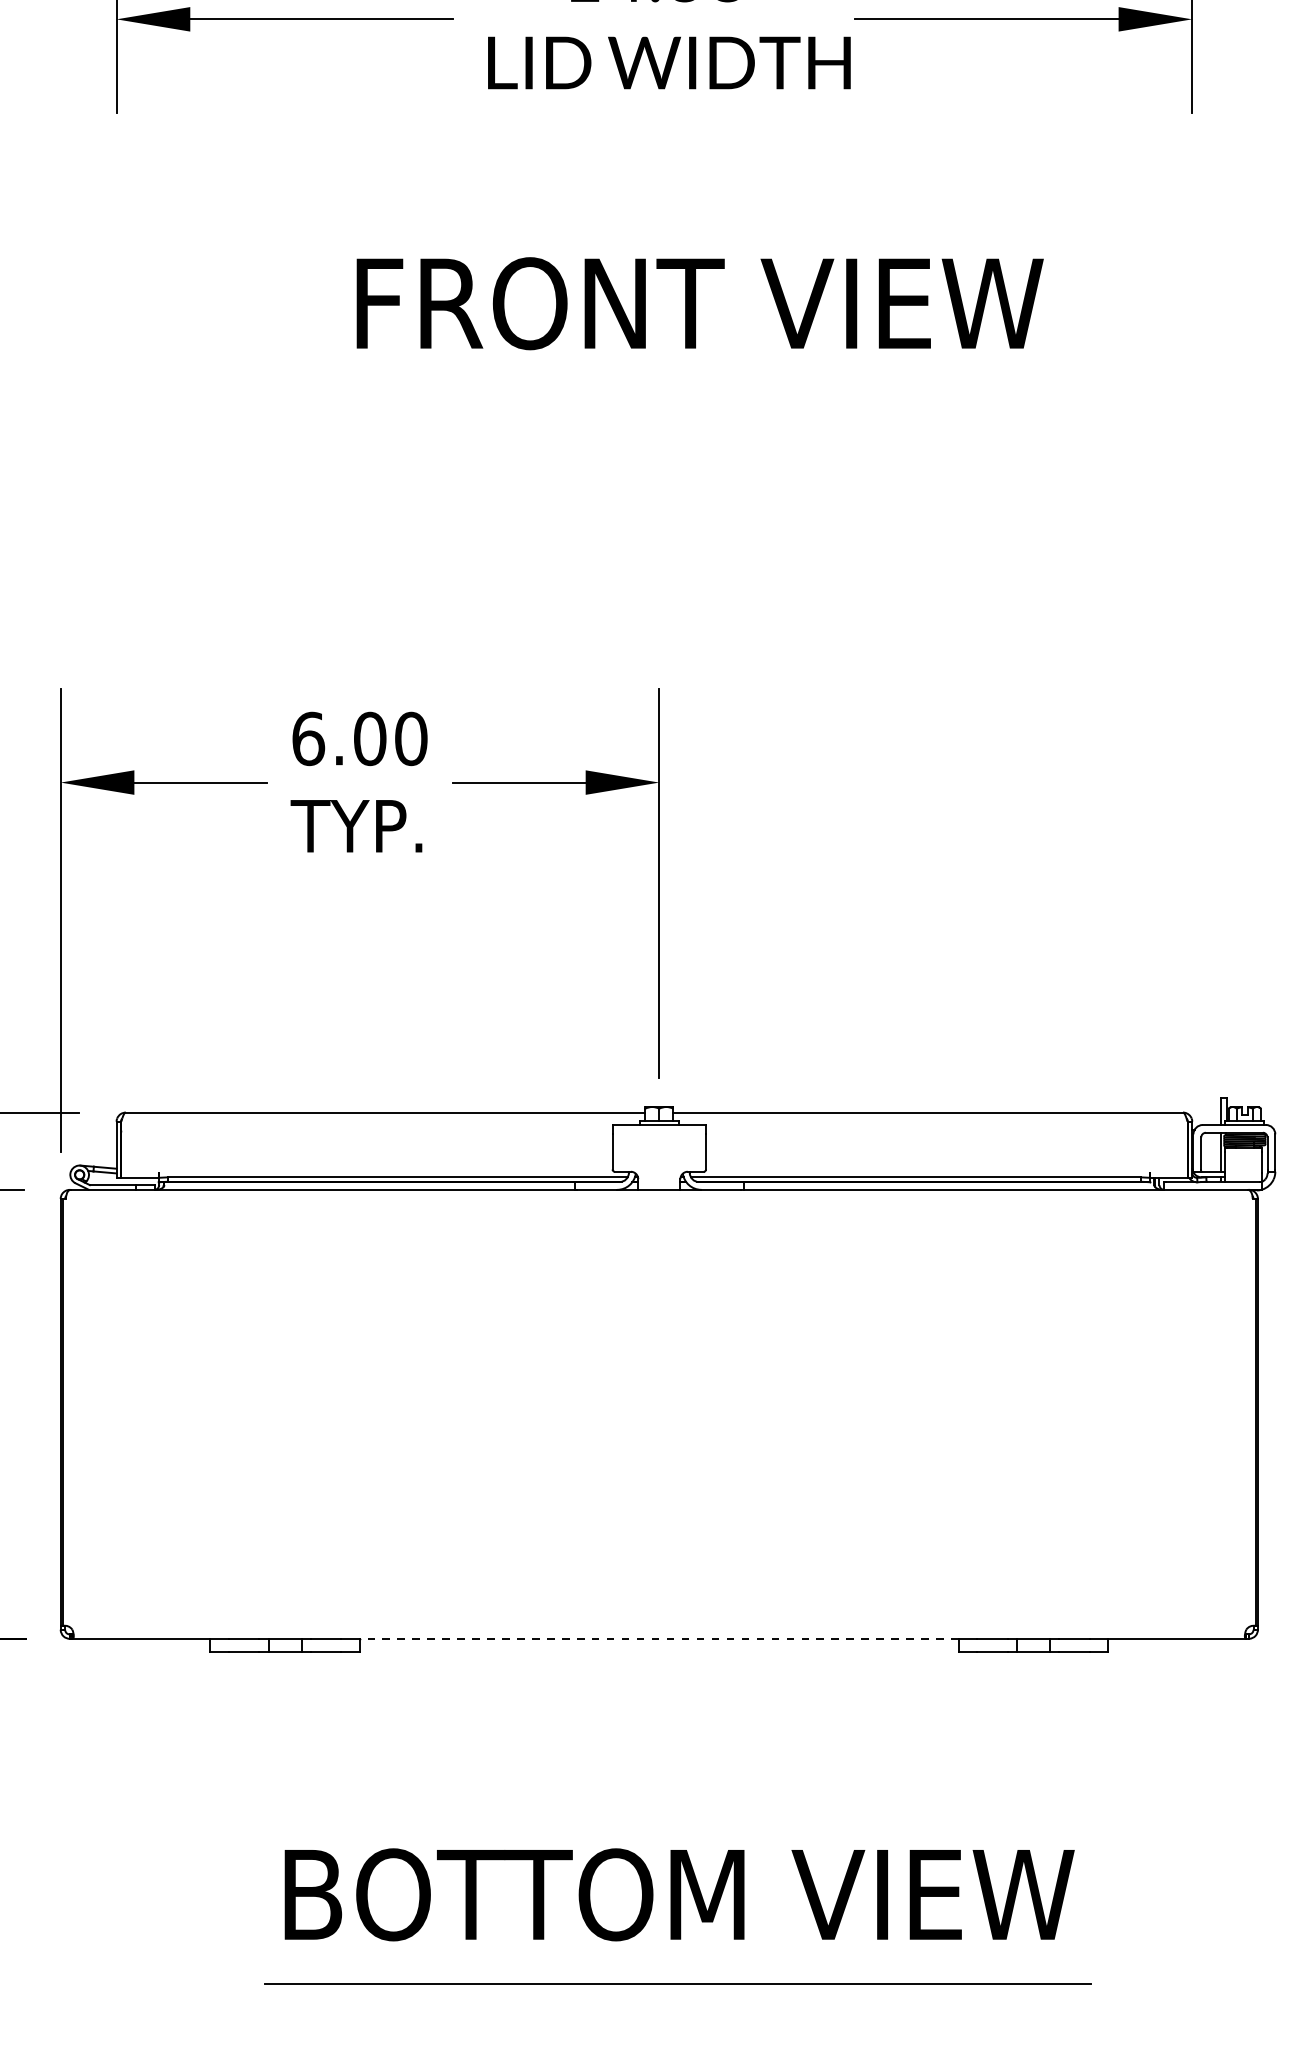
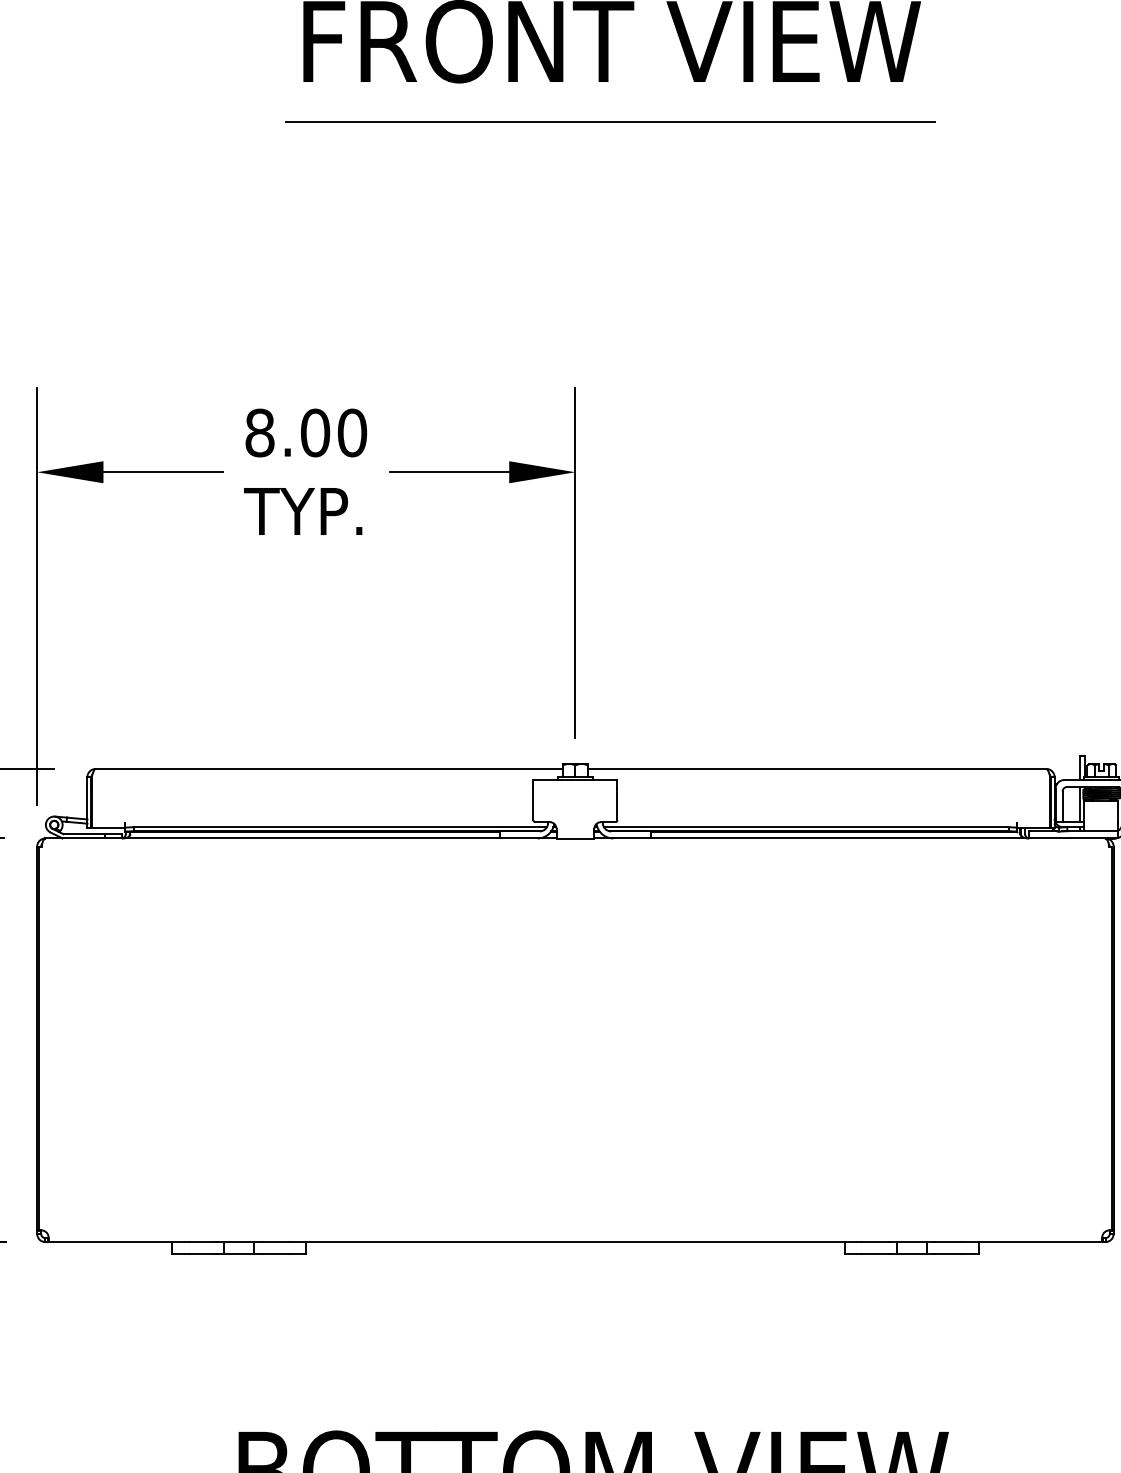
line: (697, 392) -> (609, 121), added
text: (308, 738) -> (260, 432), 6.00 -> 8.00
line: (658, 1638) -> (574, 1241), dashed -> solid

